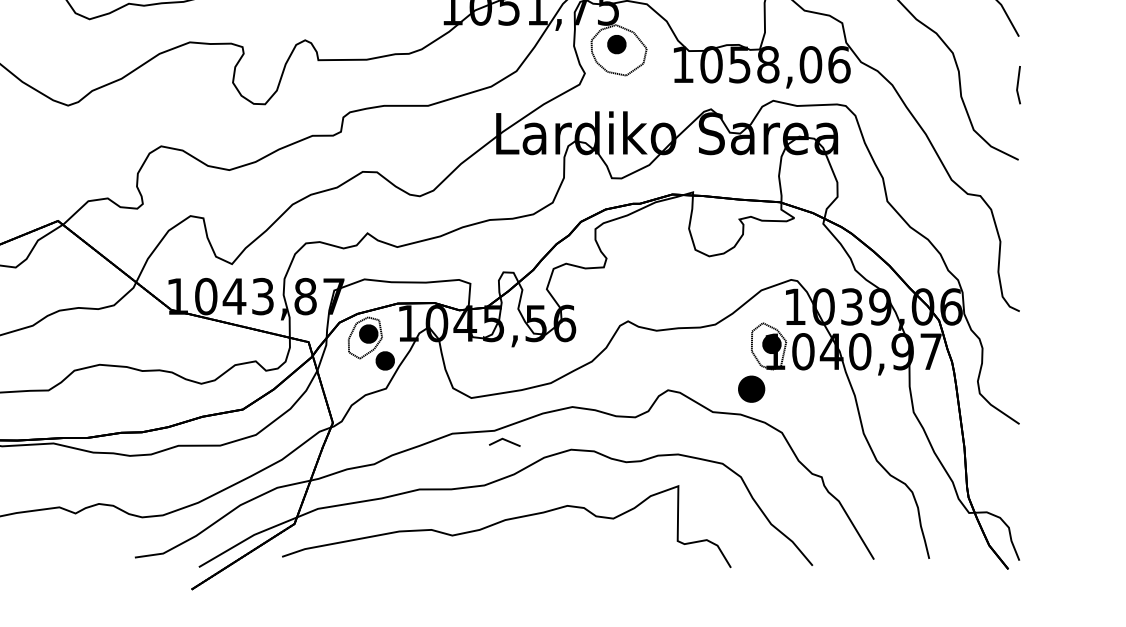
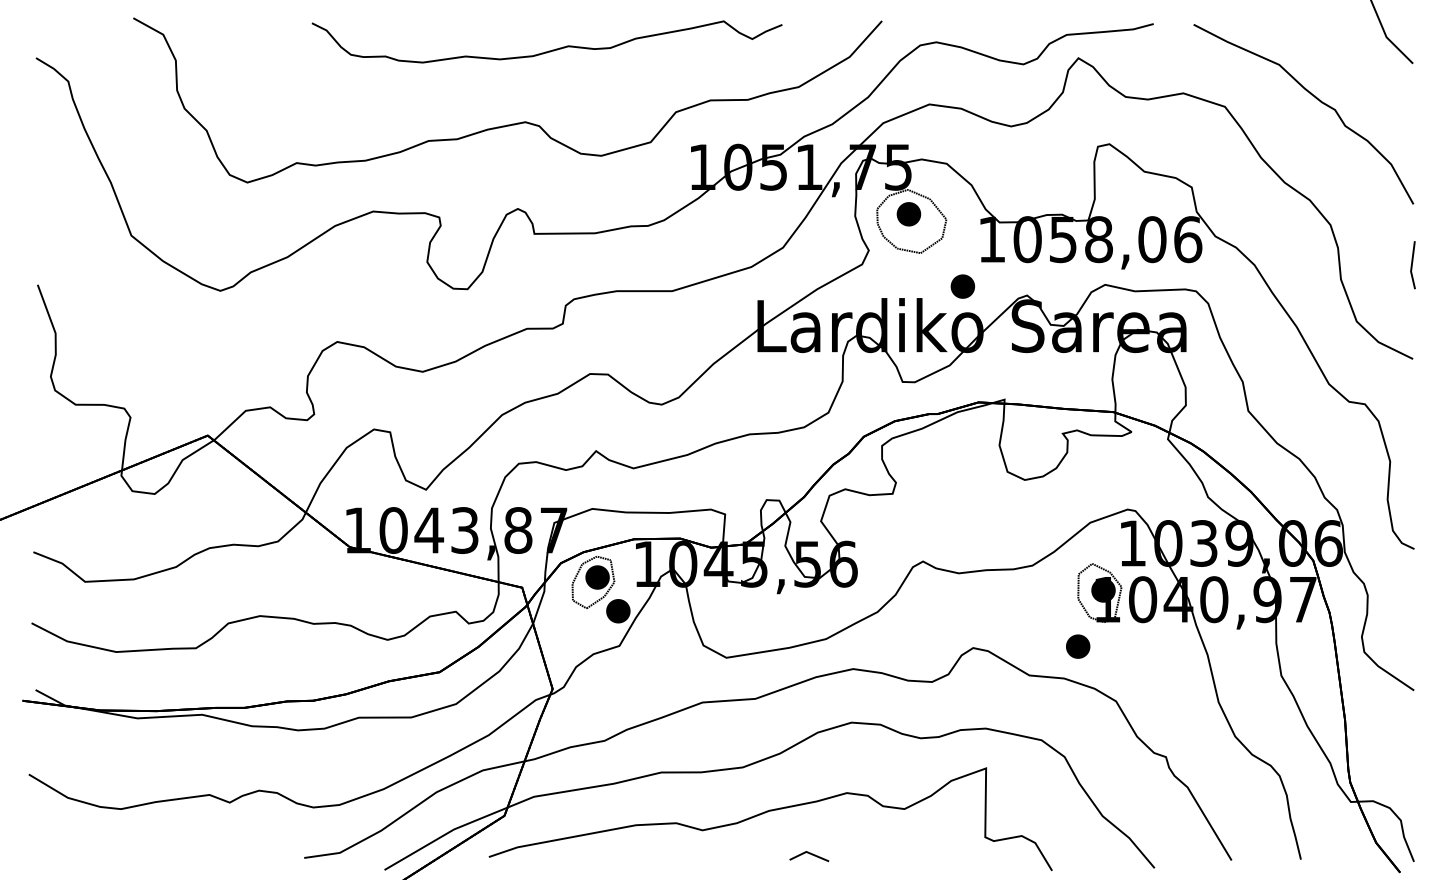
part: (659, 102) -> (962, 286), added
part: (752, 389) -> (1078, 646), size x0.71
line: (504, 440) -> (809, 854), moved

